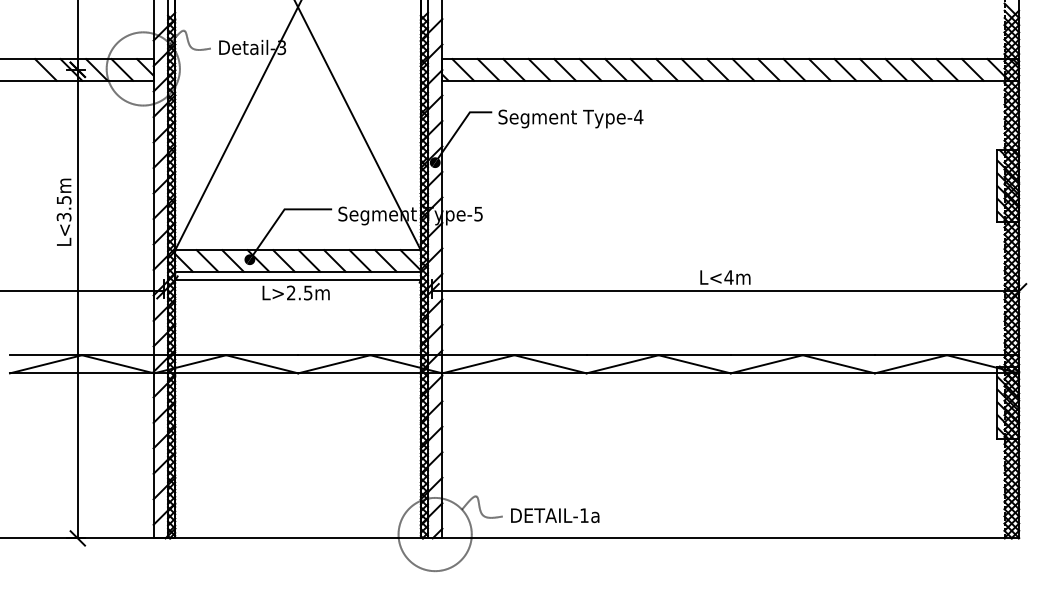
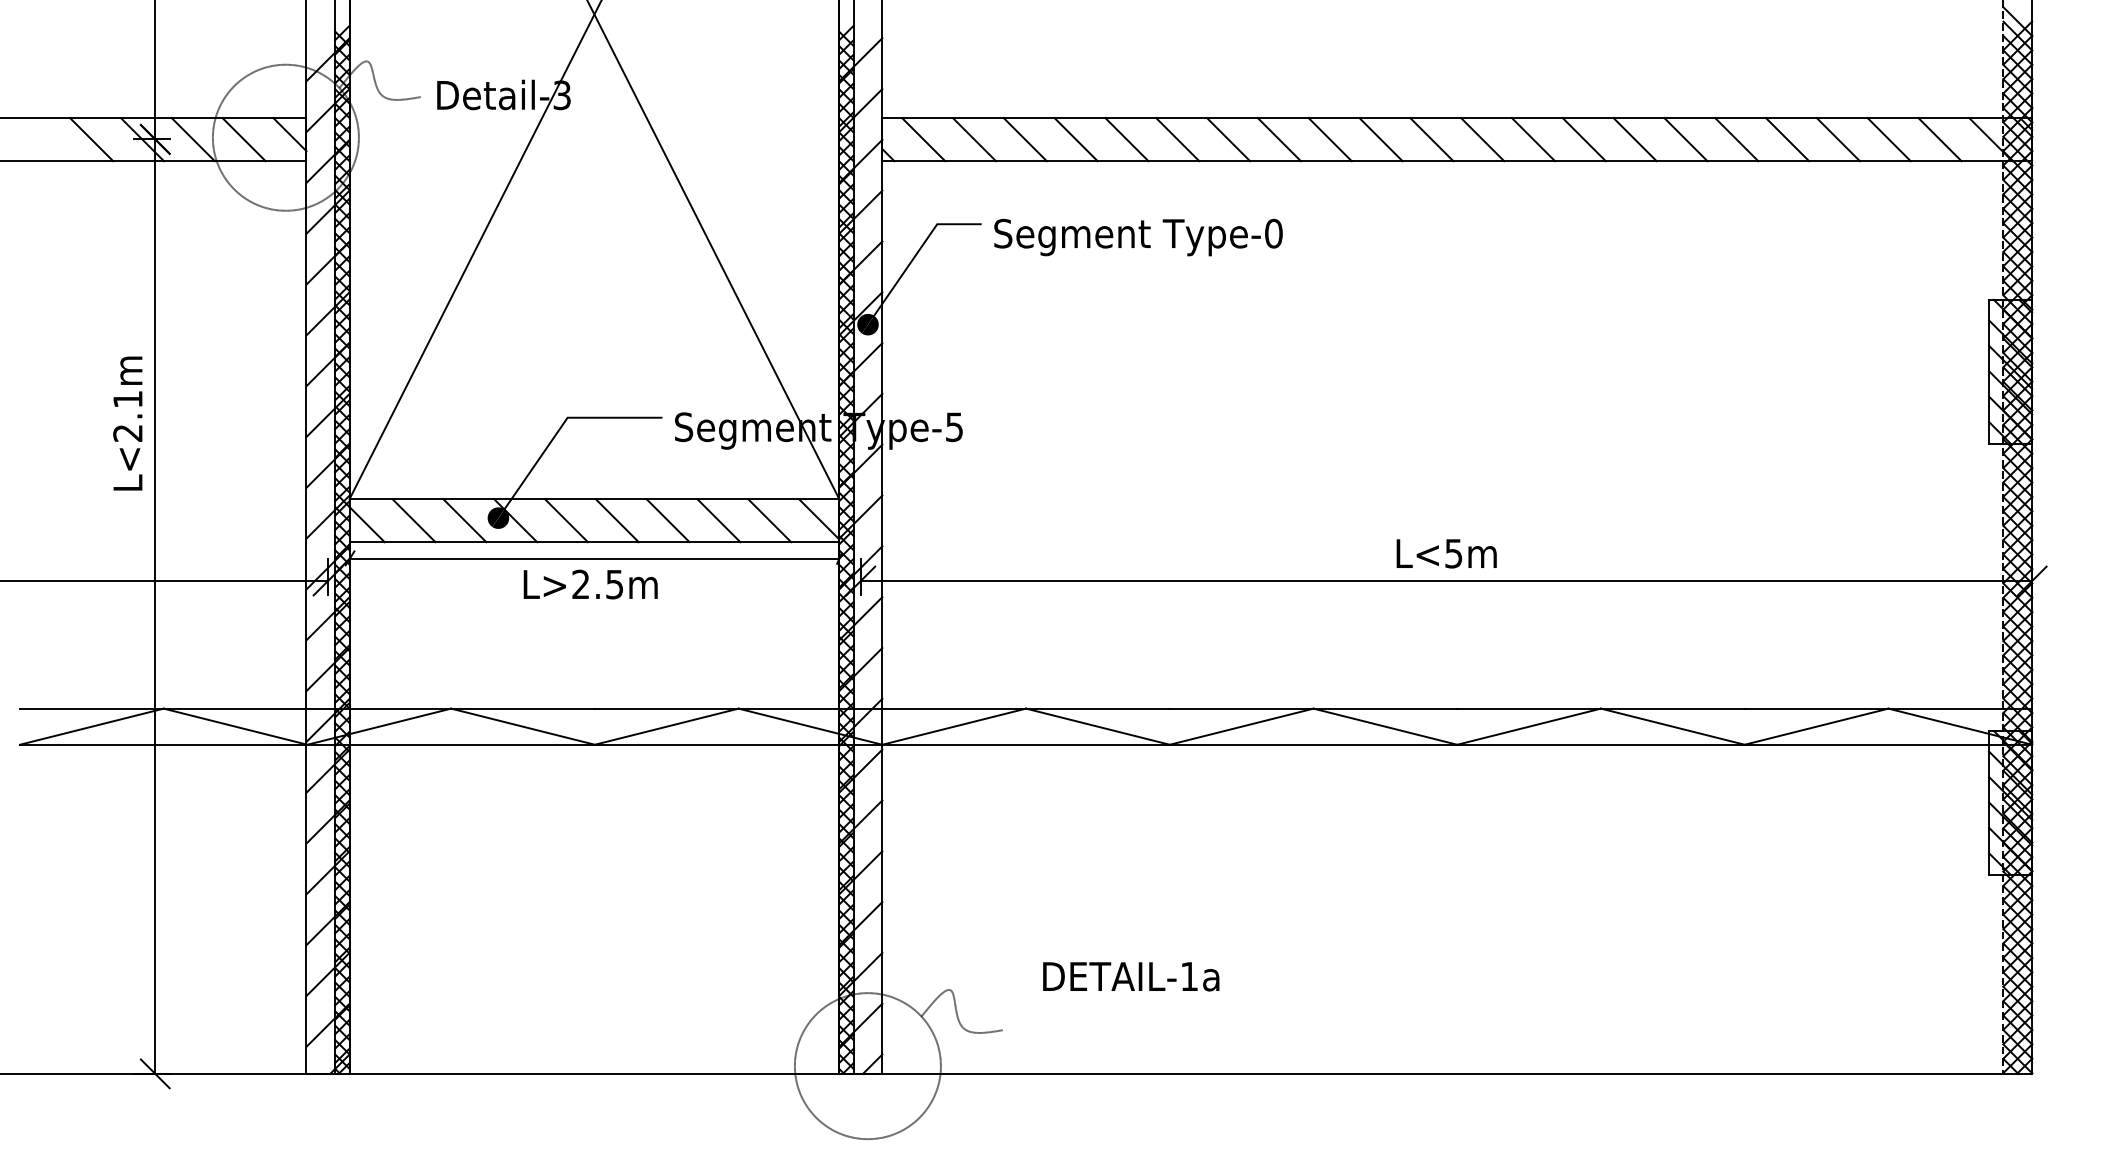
text: (638, 116) -> (1273, 232), Type-4 -> Type-0
text: (64, 208) -> (128, 416), L<3.5m -> L<2.1m
text: (728, 277) -> (1452, 553), L<4m -> L<5m
text: (555, 515) -> (1131, 976), moved

